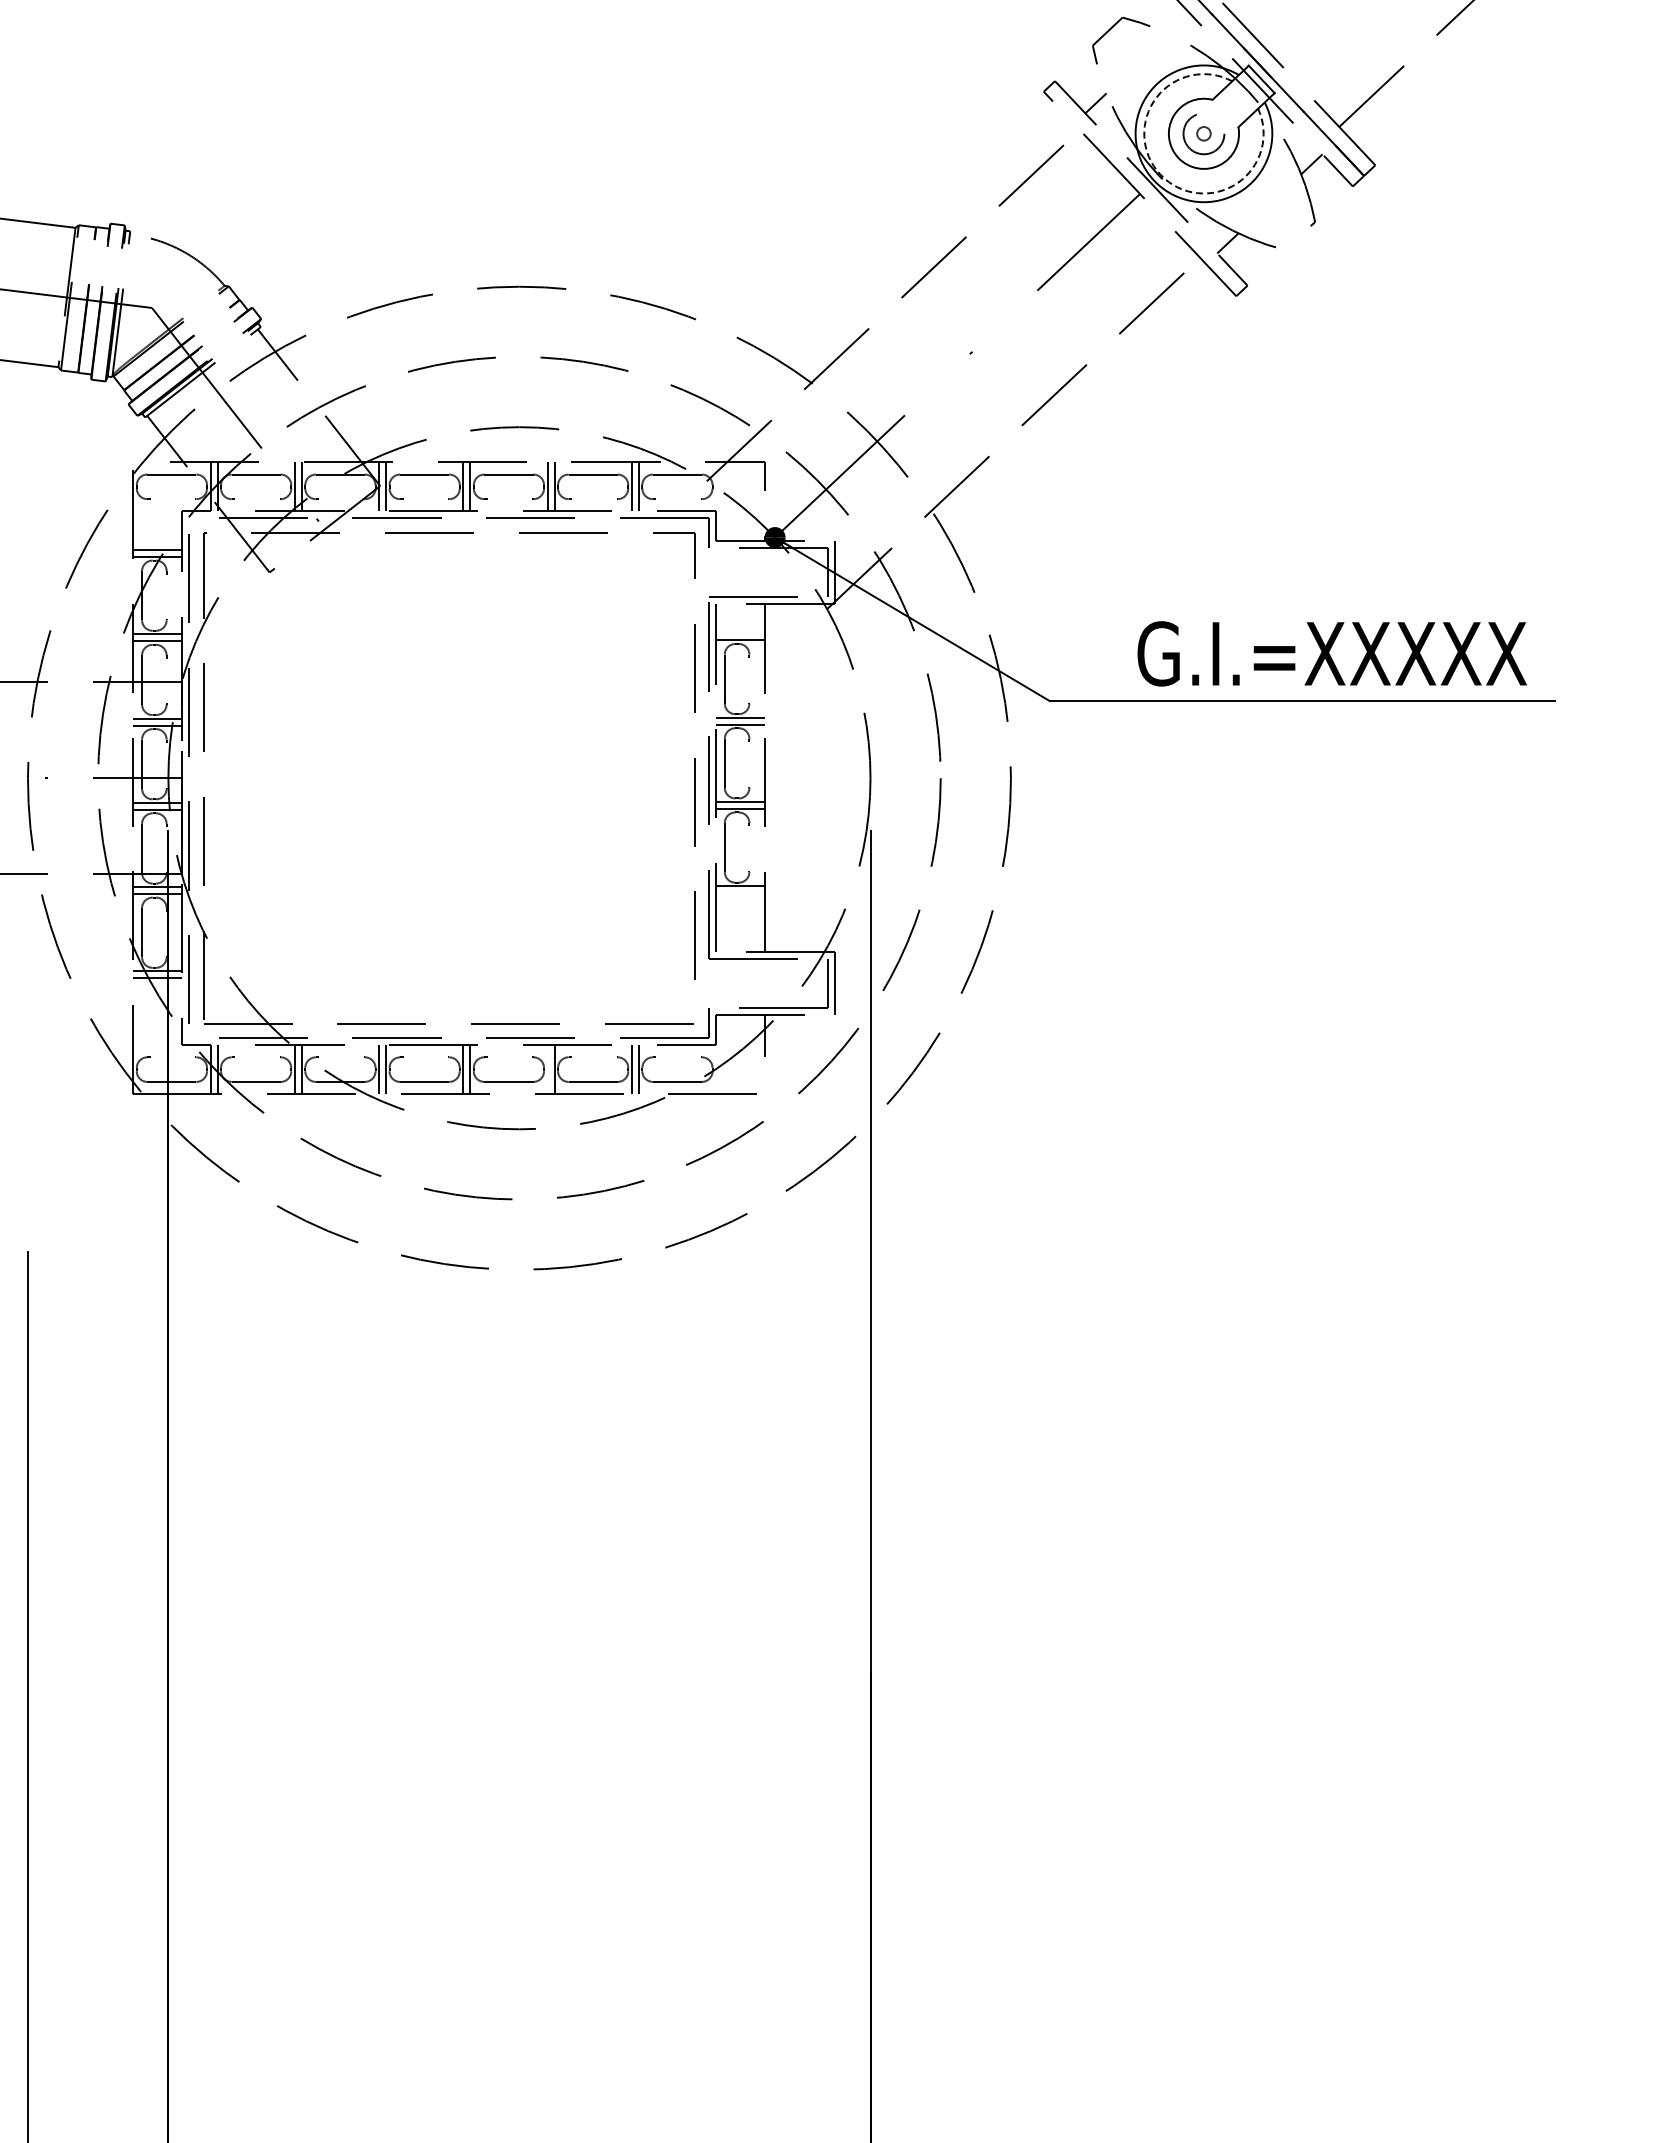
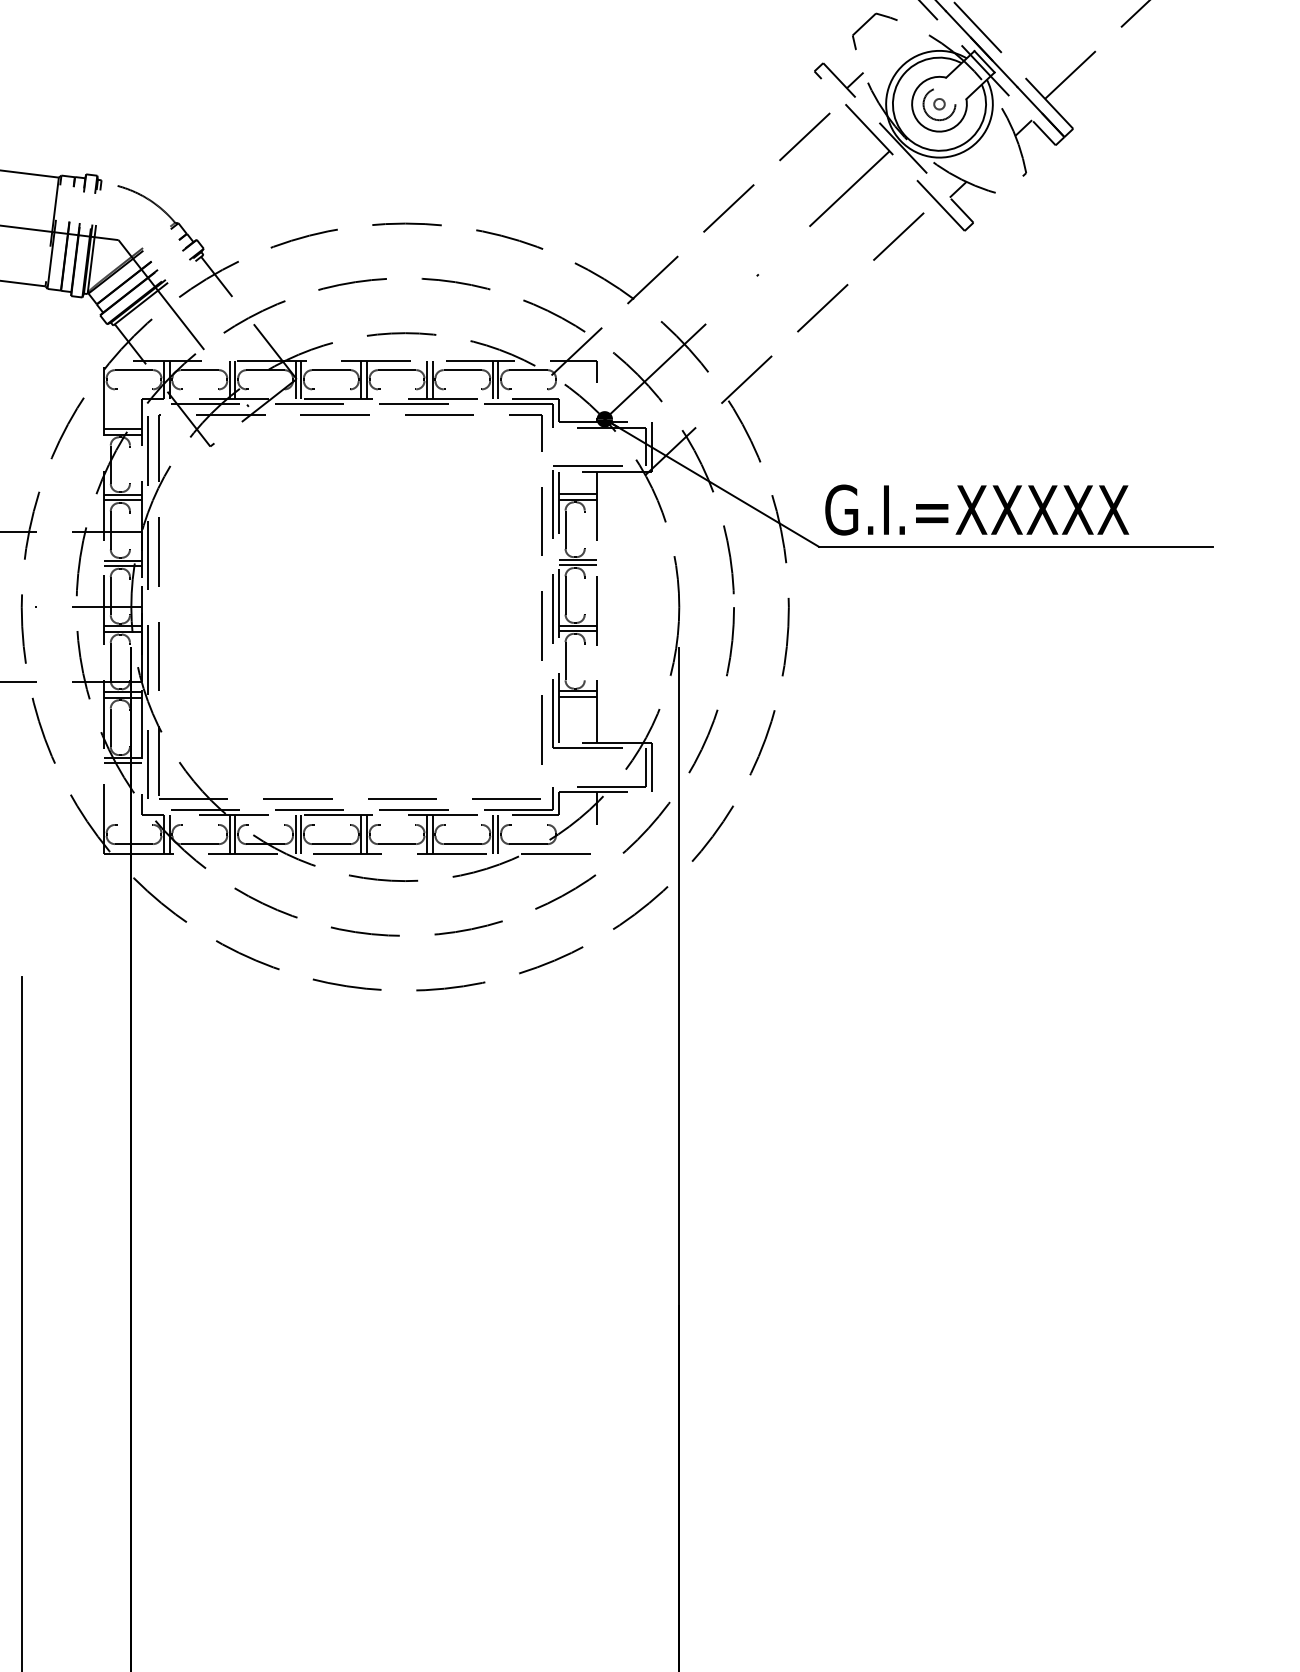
arc: (1160, 174) -> (905, 135), dashed -> solid
line: (740, 633) -> (577, 494), added
text: (1331, 653) -> (976, 509), moved
line: (740, 893) -> (577, 697), added
line: (547, 1069) -> (427, 834), added

